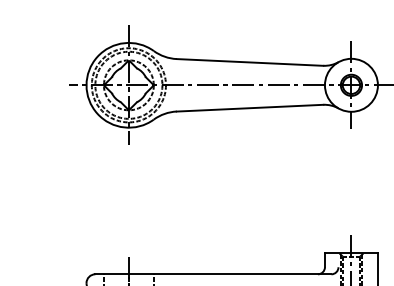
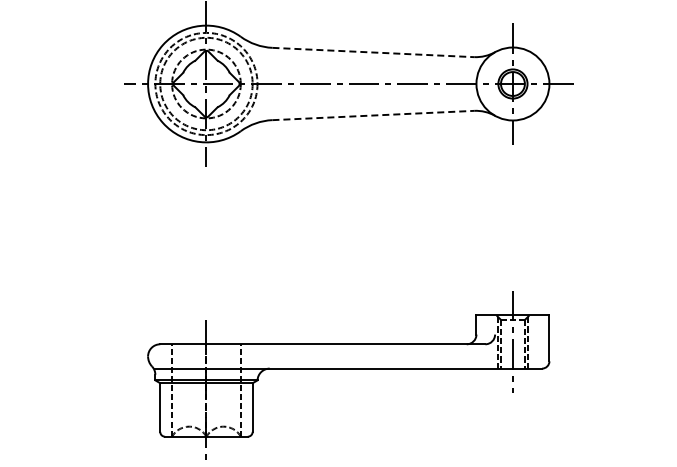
line: (250, 62) -> (373, 52), solid -> dashed
line: (250, 108) -> (373, 115), solid -> dashed

